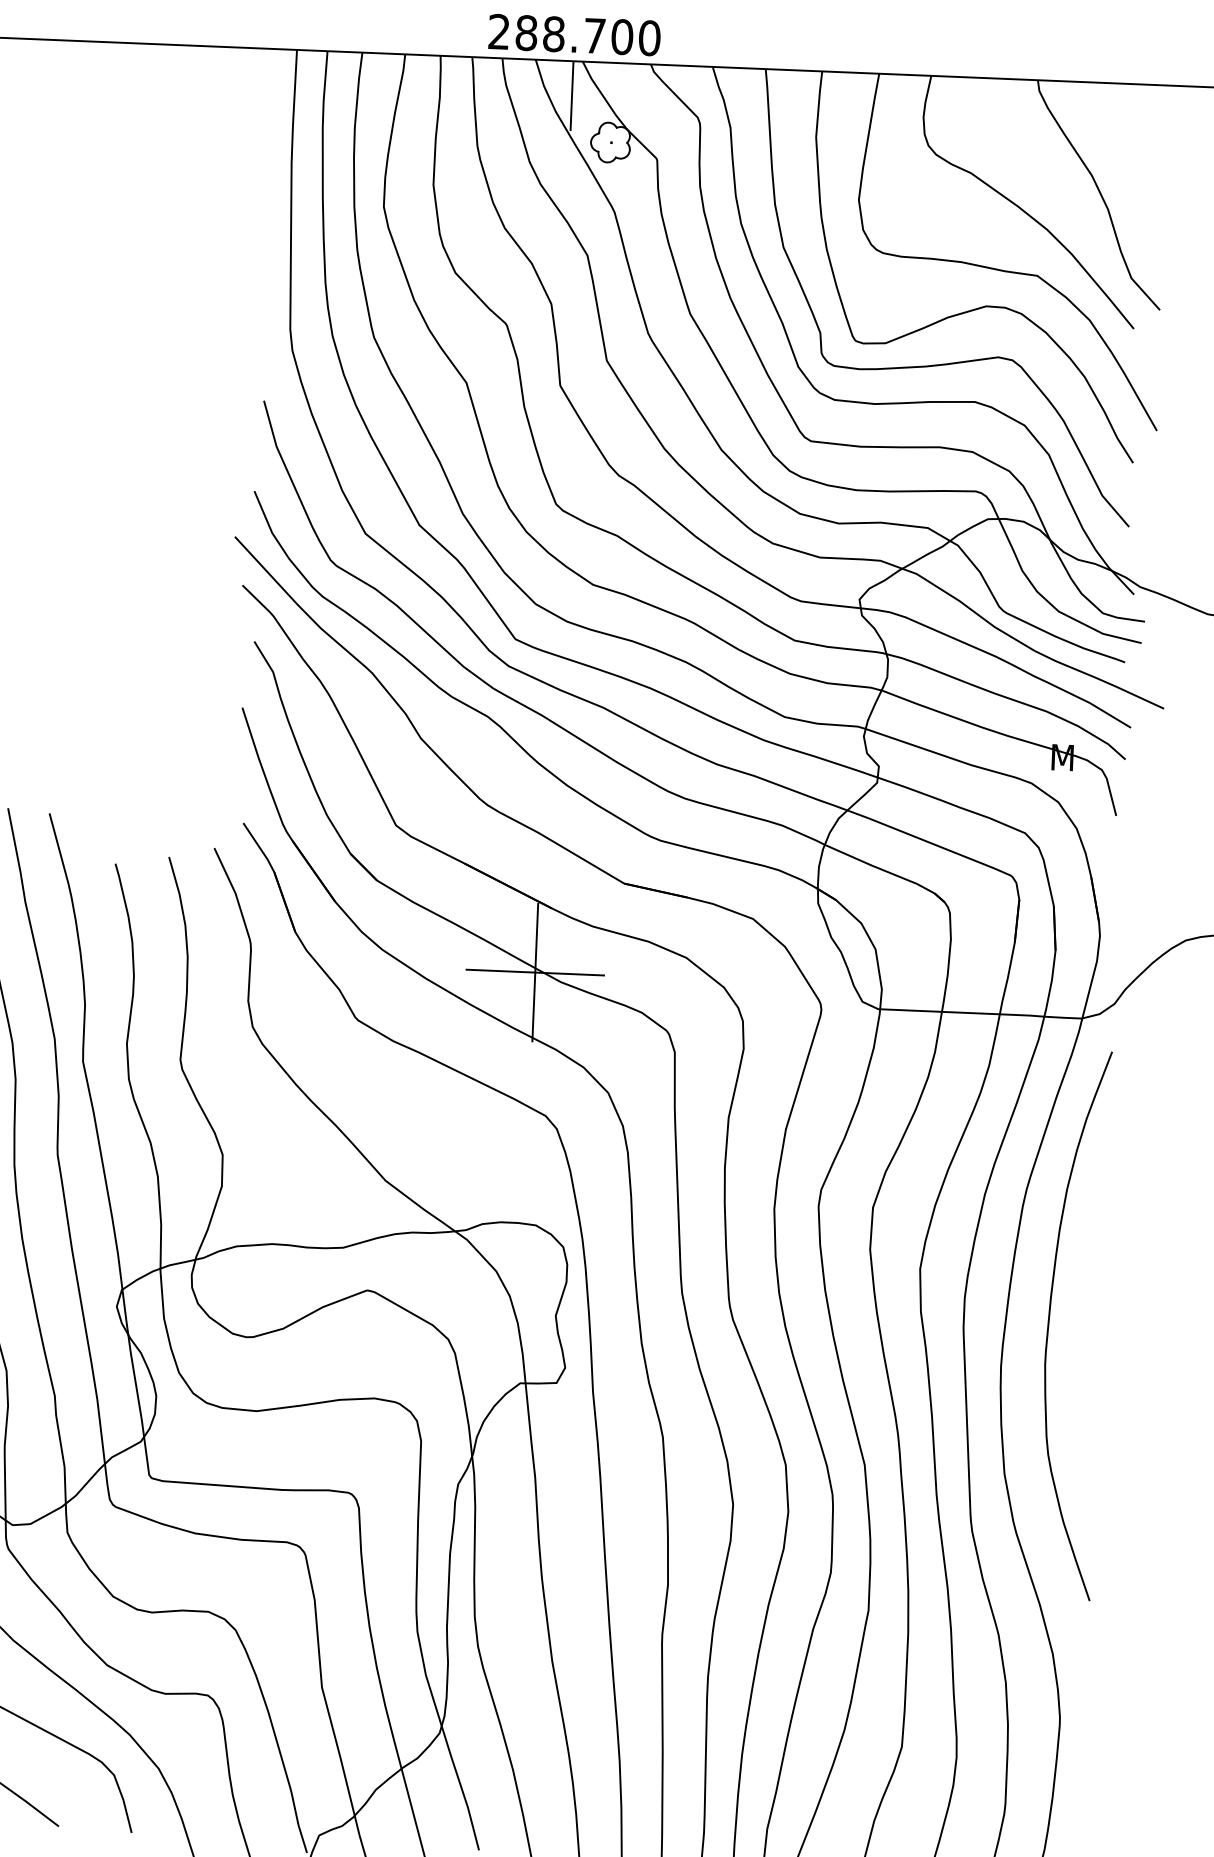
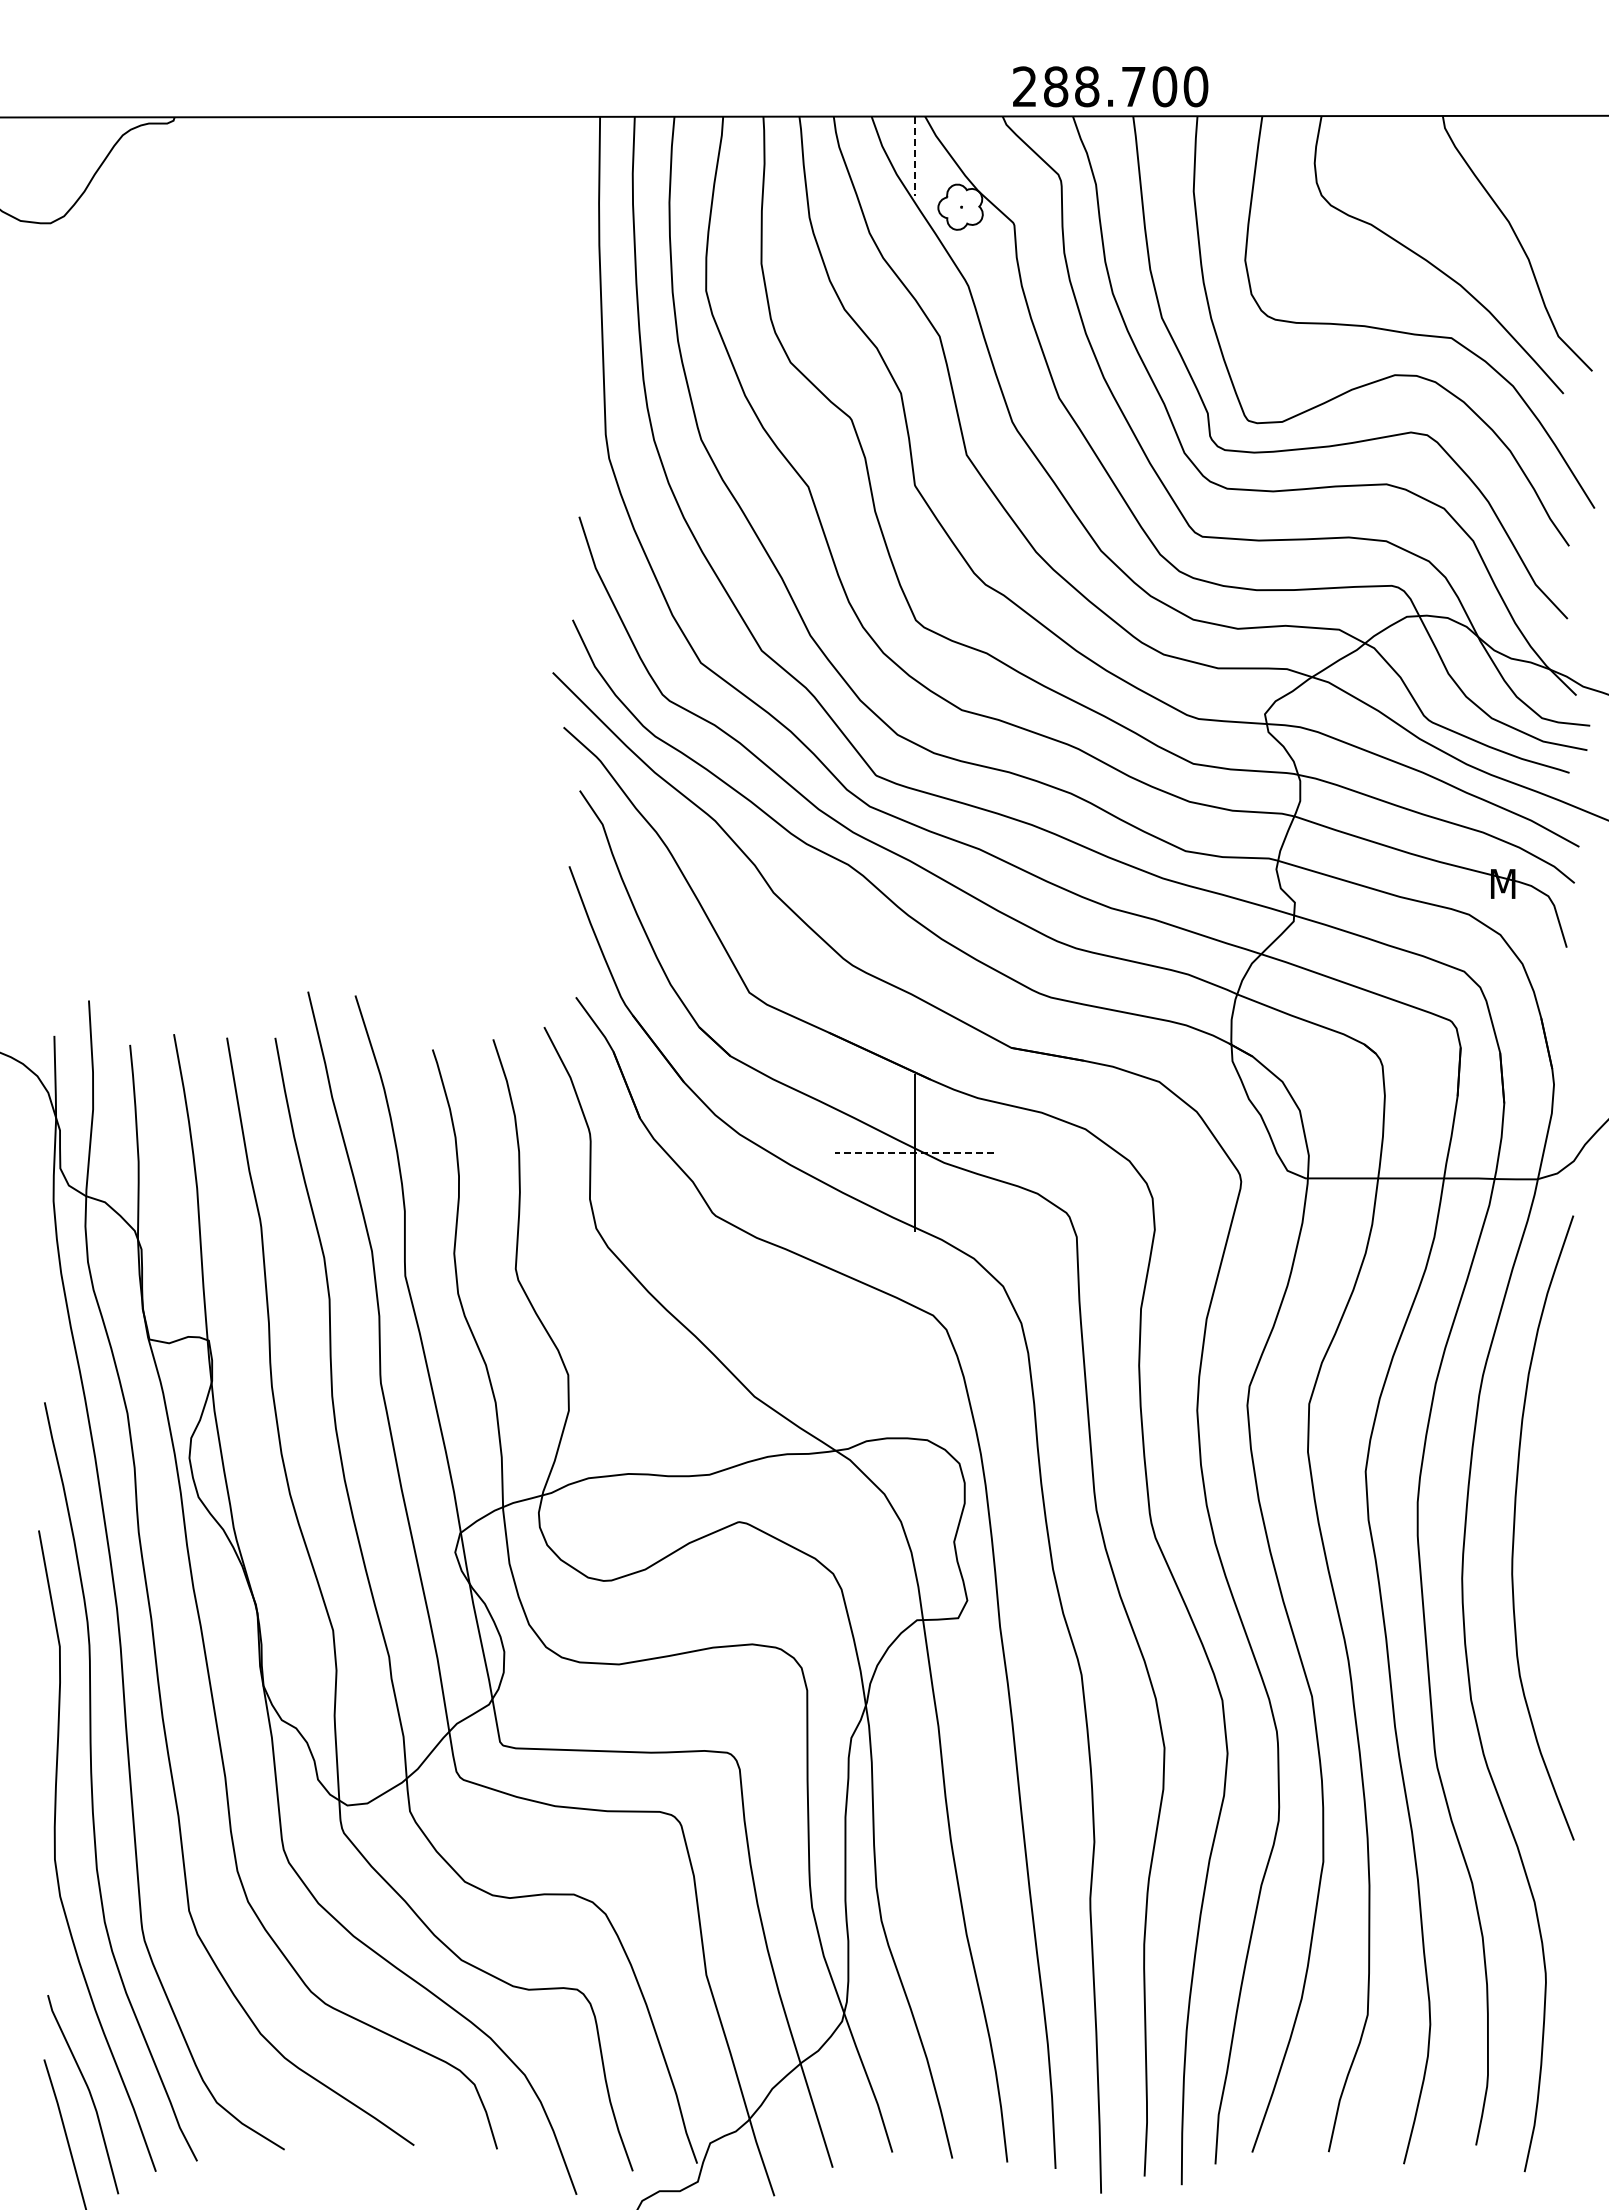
text: (574, 34) -> (1110, 86), moved
line: (571, 96) -> (914, 156), solid -> dashed
line: (535, 972) -> (914, 1153), solid -> dashed

